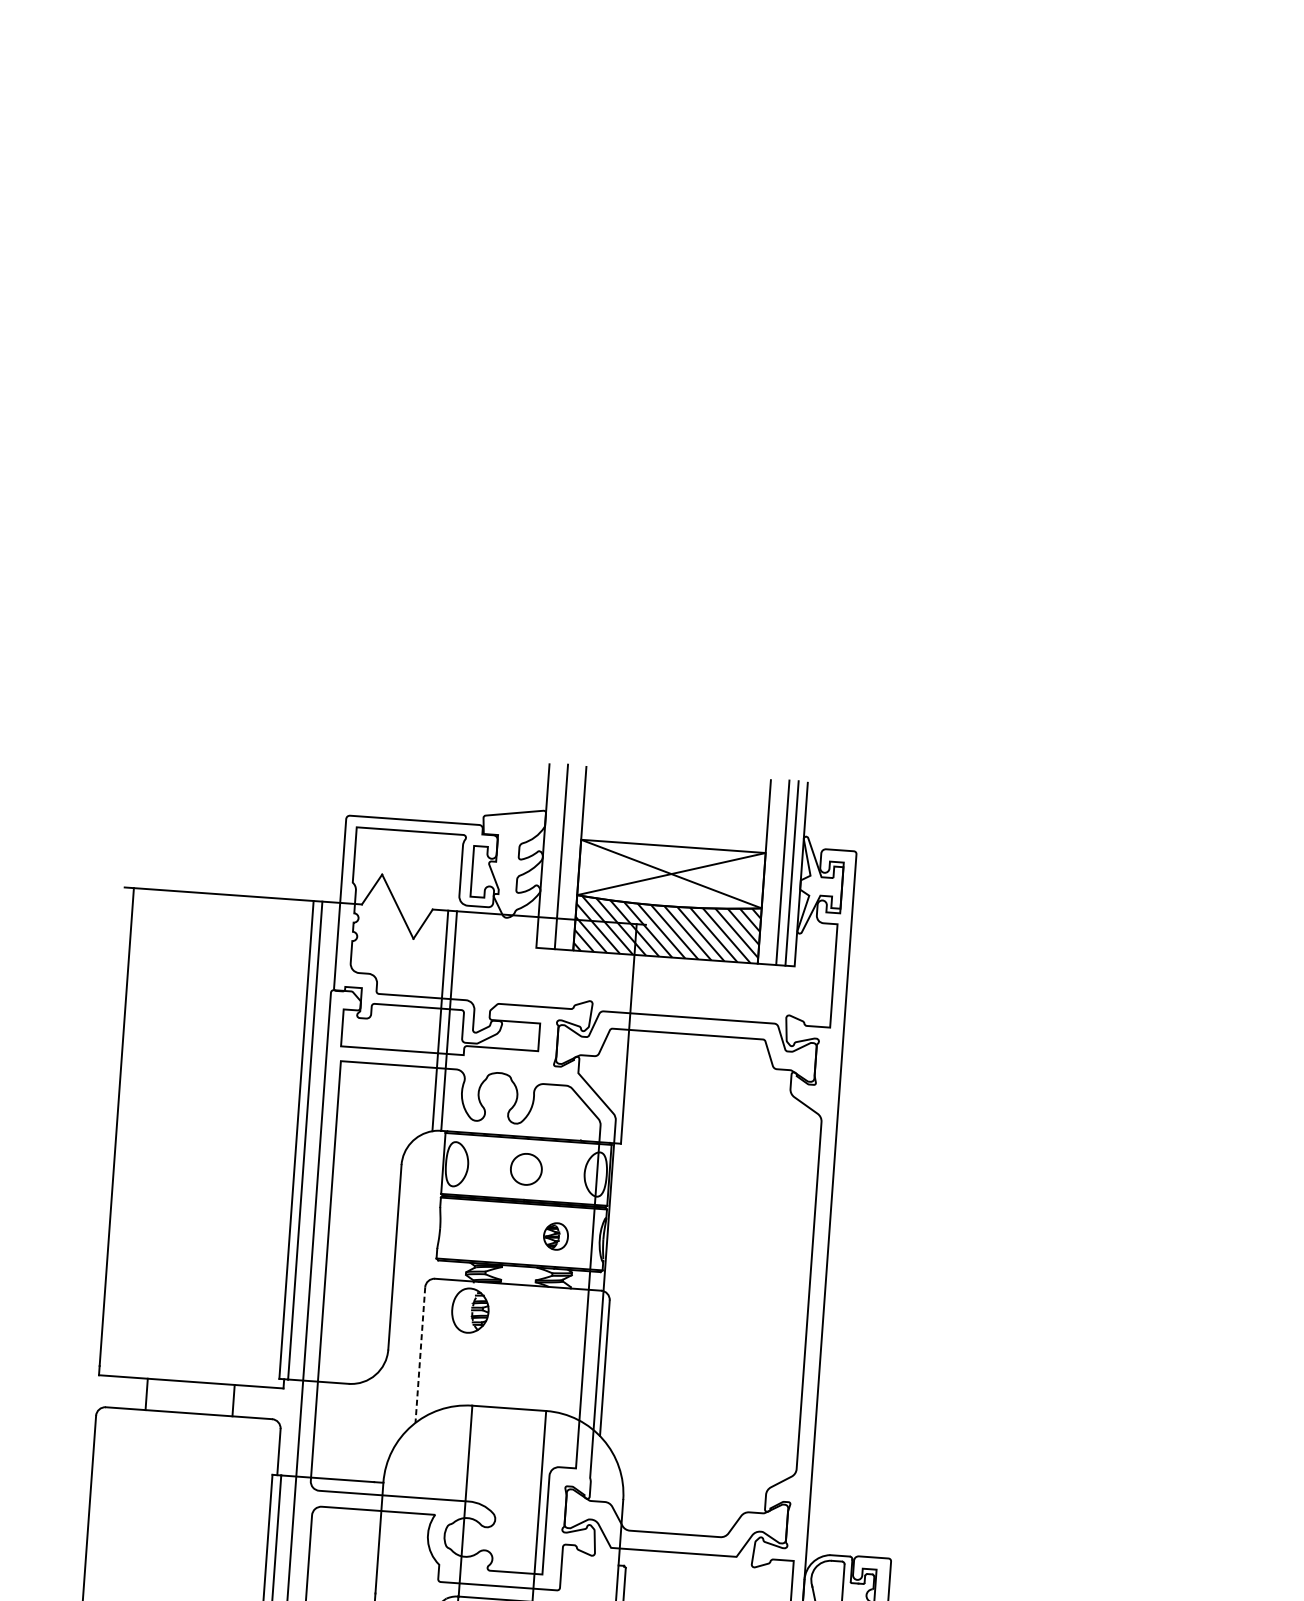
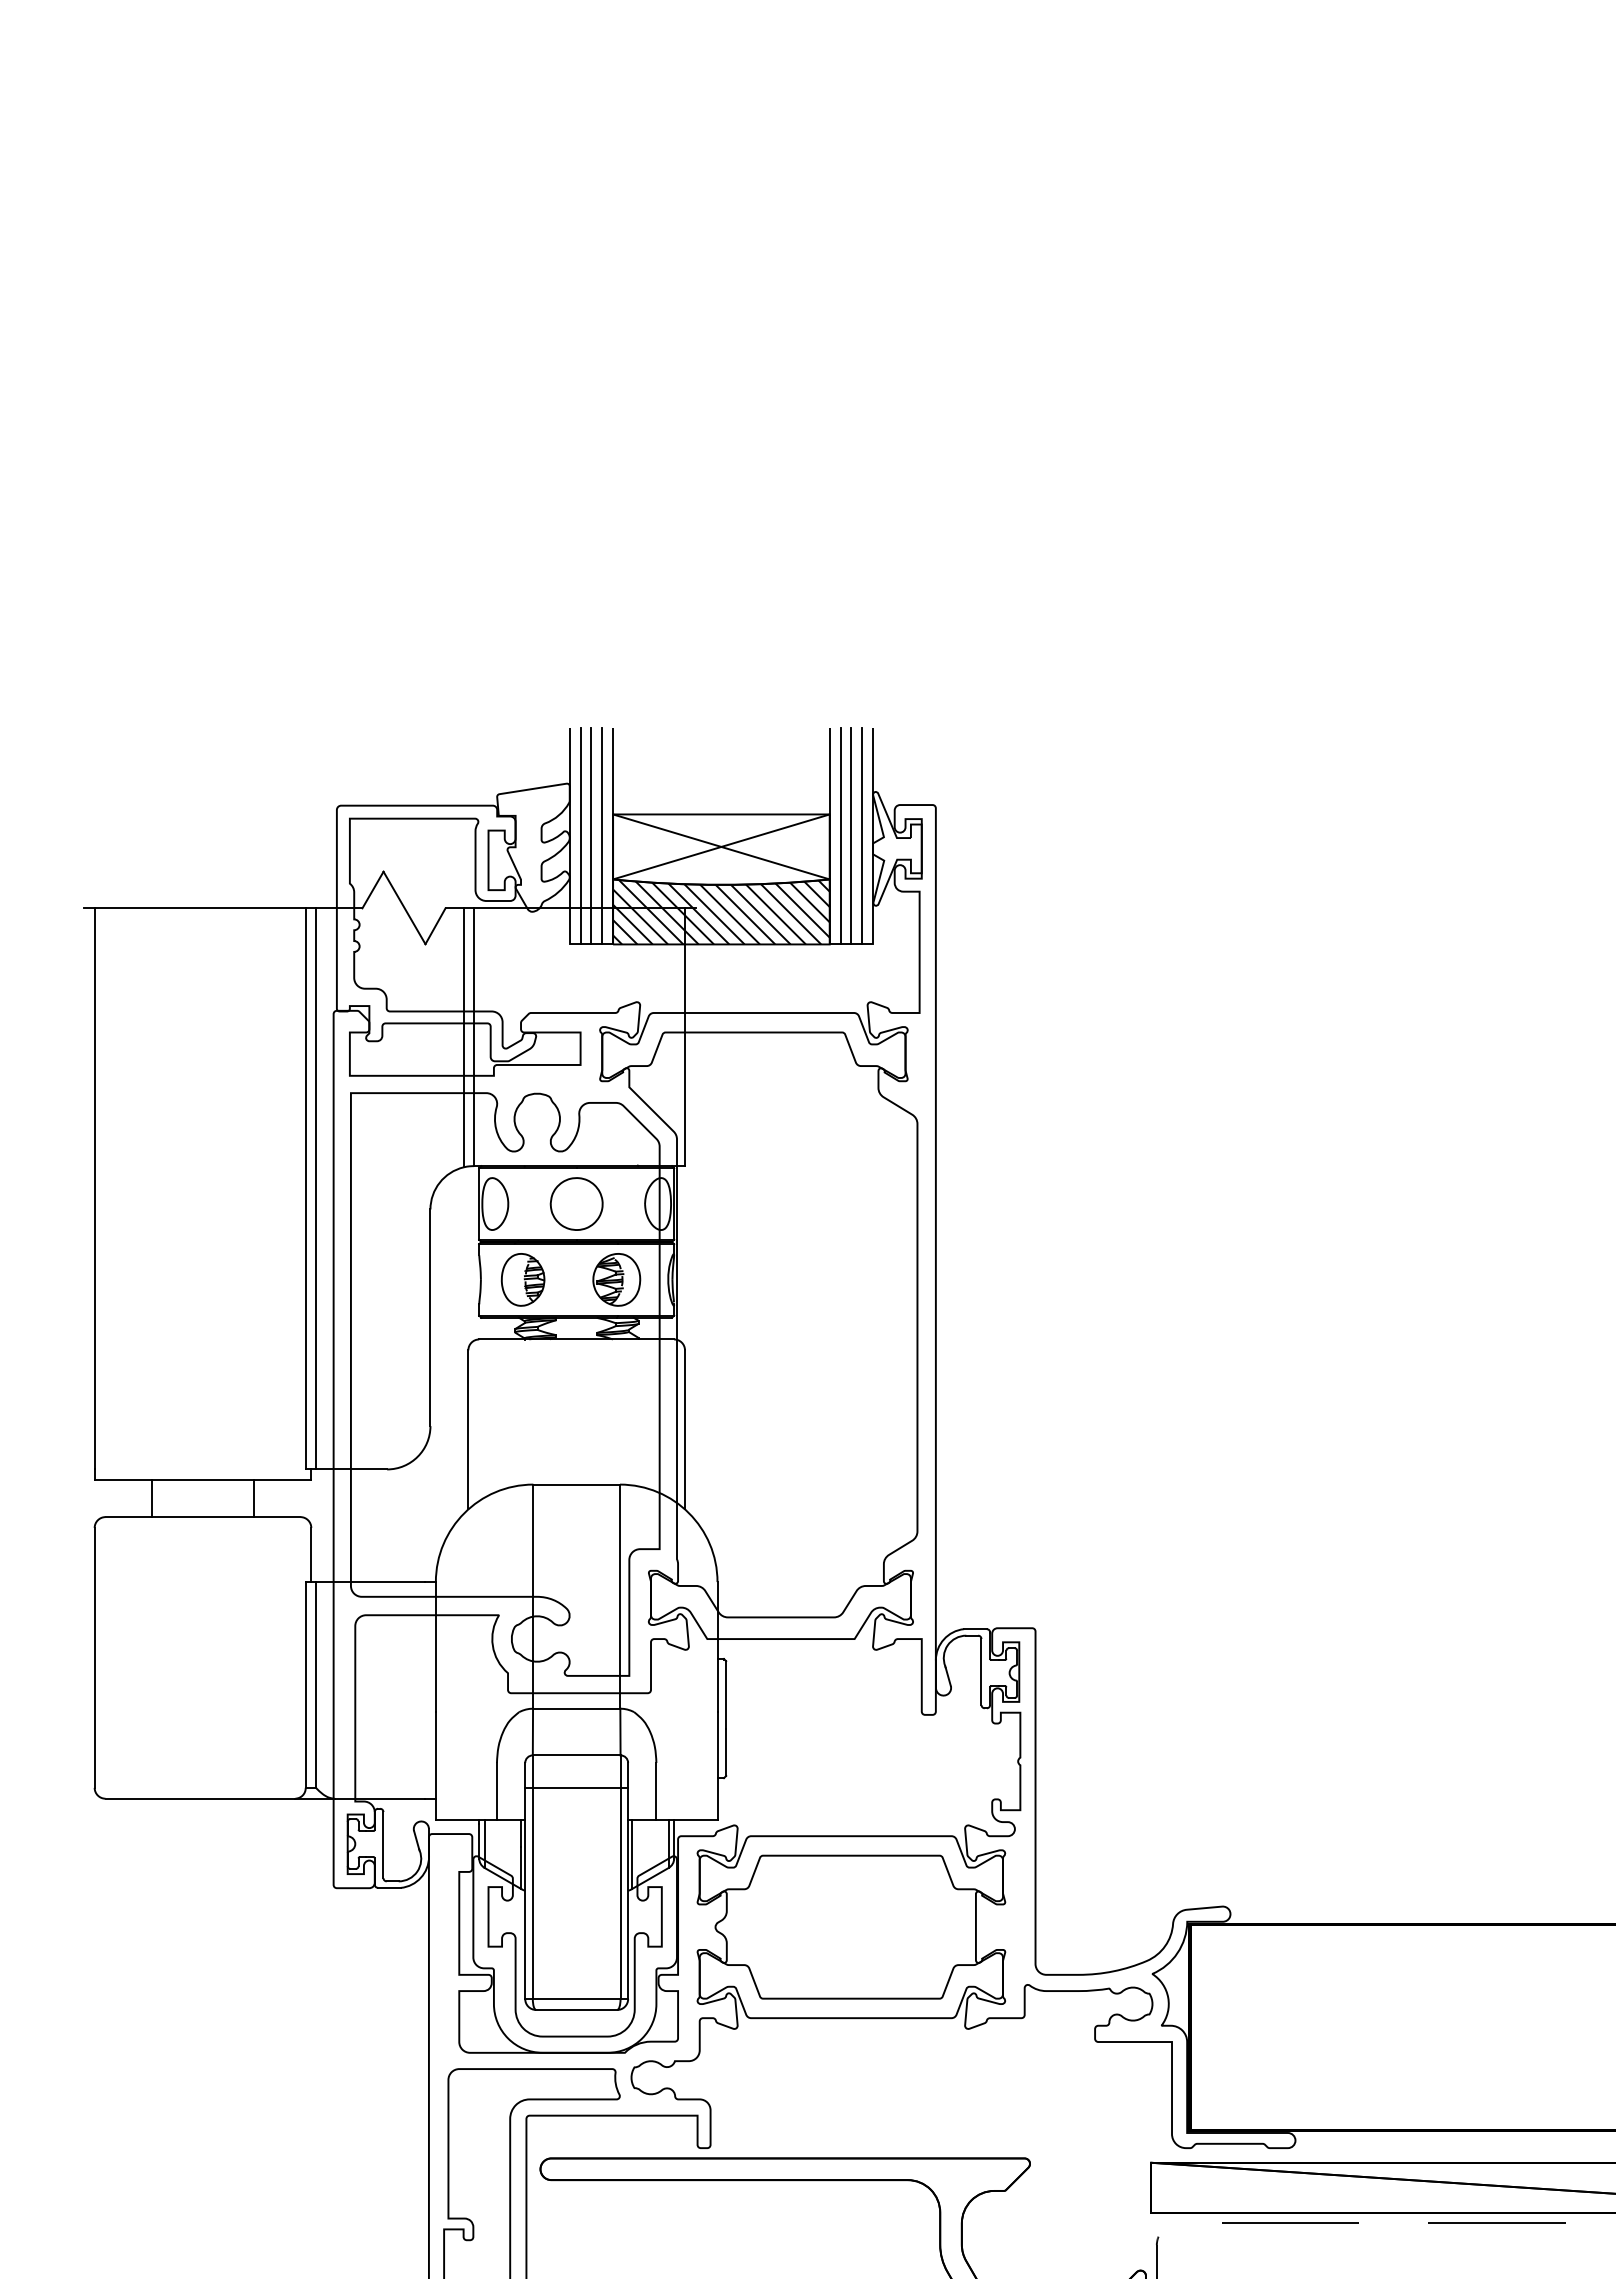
line: (552, 855) -> (580, 835), added
line: (570, 857) -> (602, 835), added
line: (773, 871) -> (840, 835), added
part: (526, 1168) -> (576, 1203), size x1.43
part: (555, 1236) -> (616, 1279), size x1.67
part: (469, 1310) -> (522, 1279), moved
line: (420, 1354) -> (468, 1429), dashed -> solid

